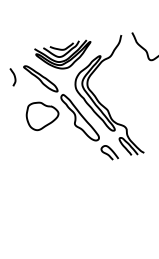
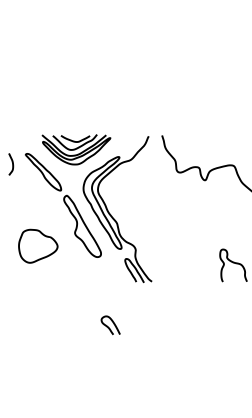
part: (42, 114) -> (38, 245), moved
curve: (110, 150) -> (112, 322), moved

